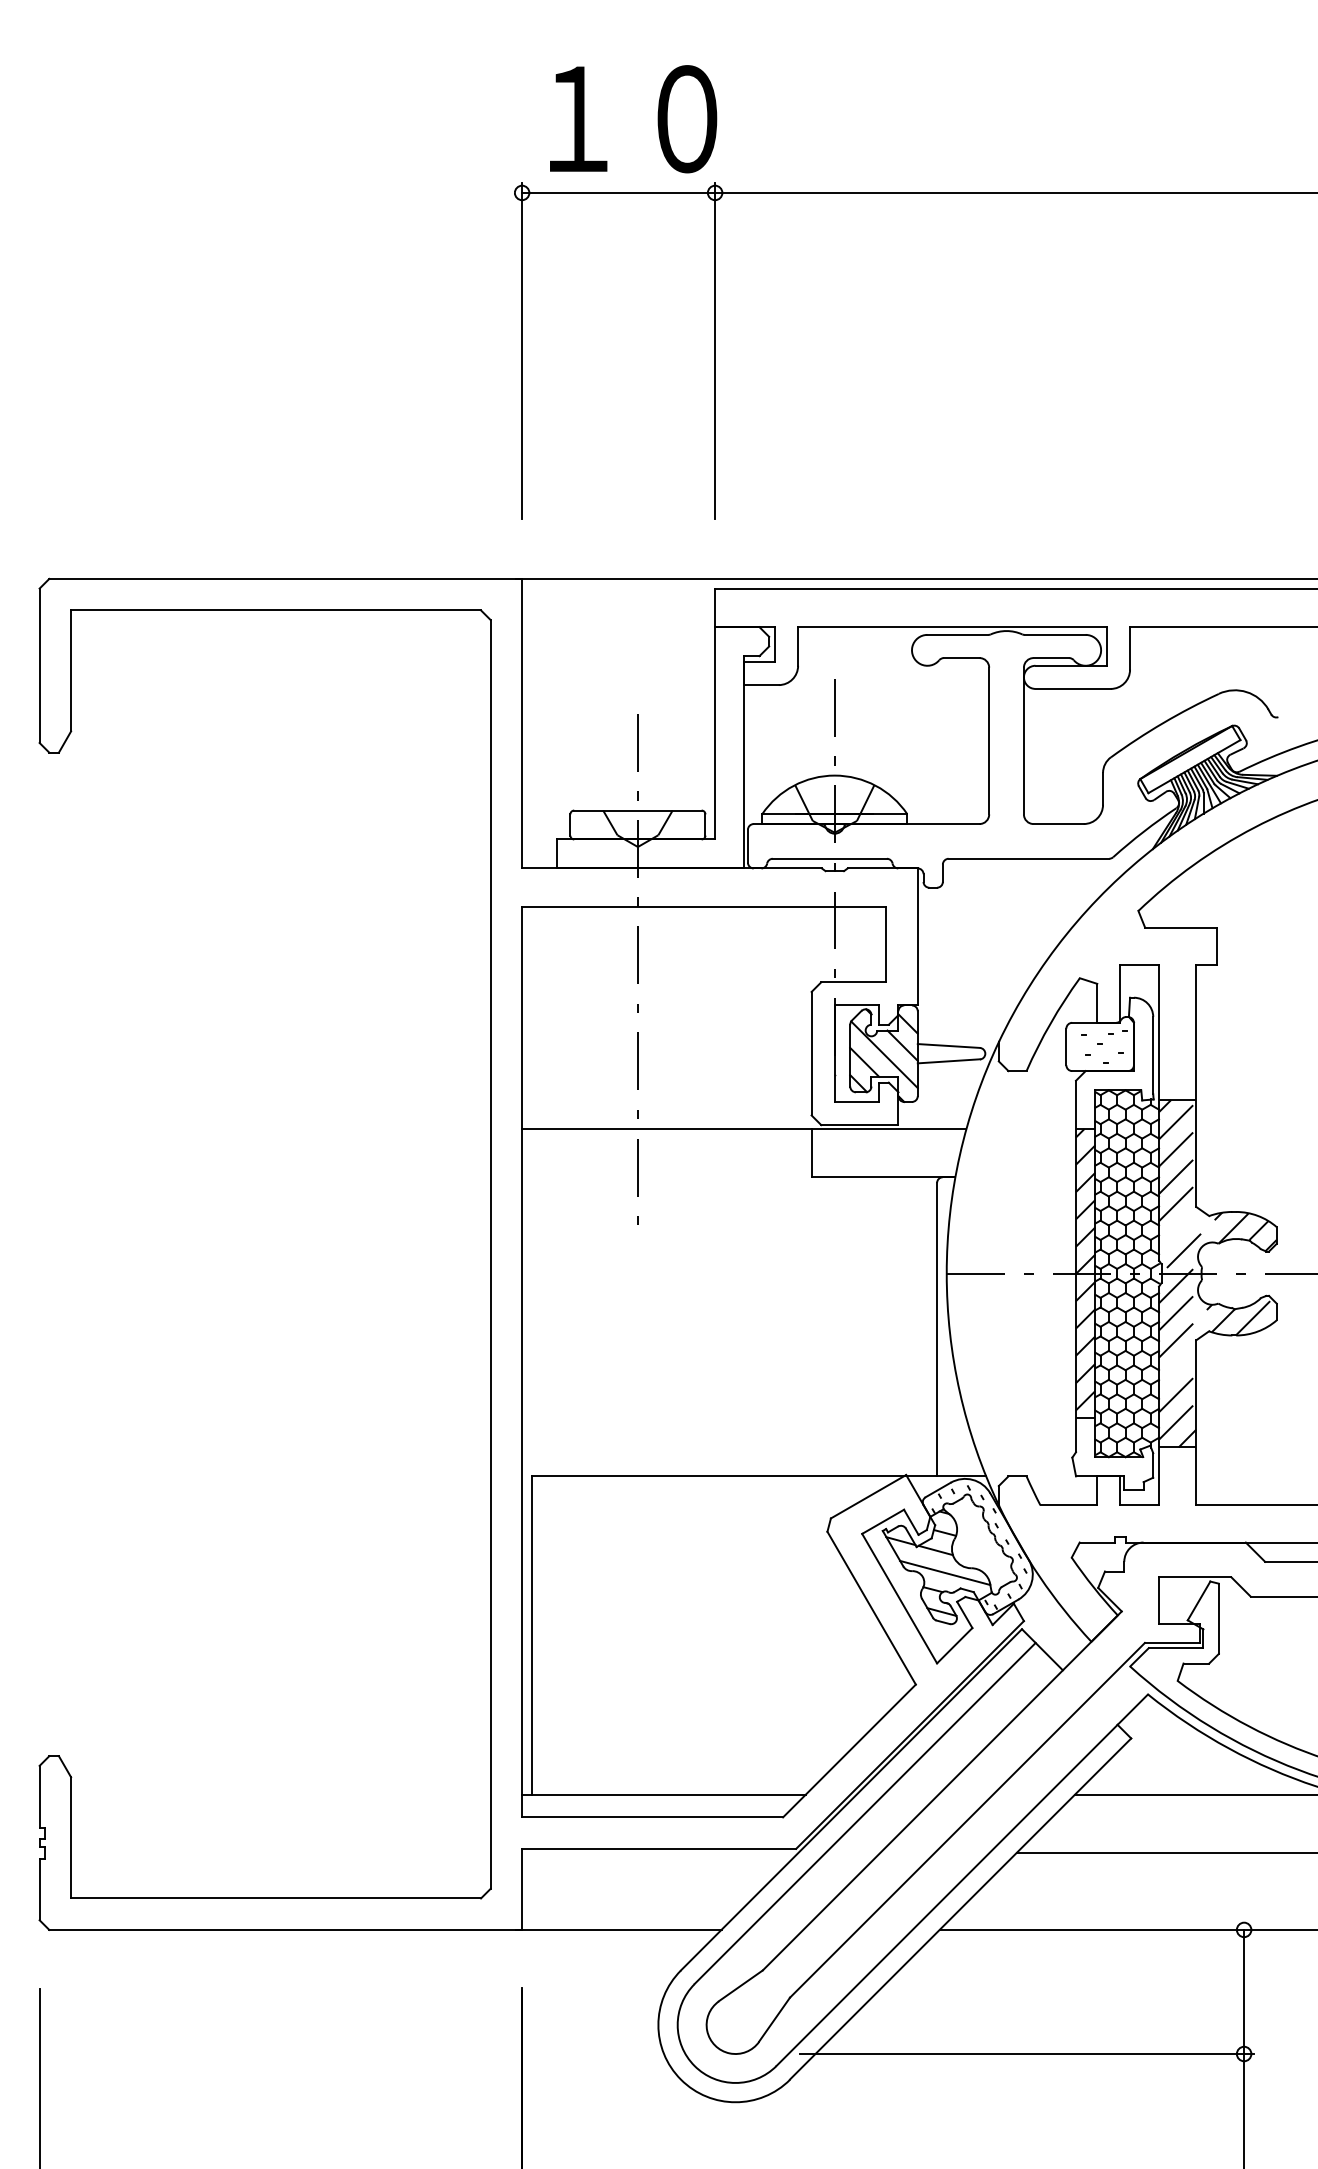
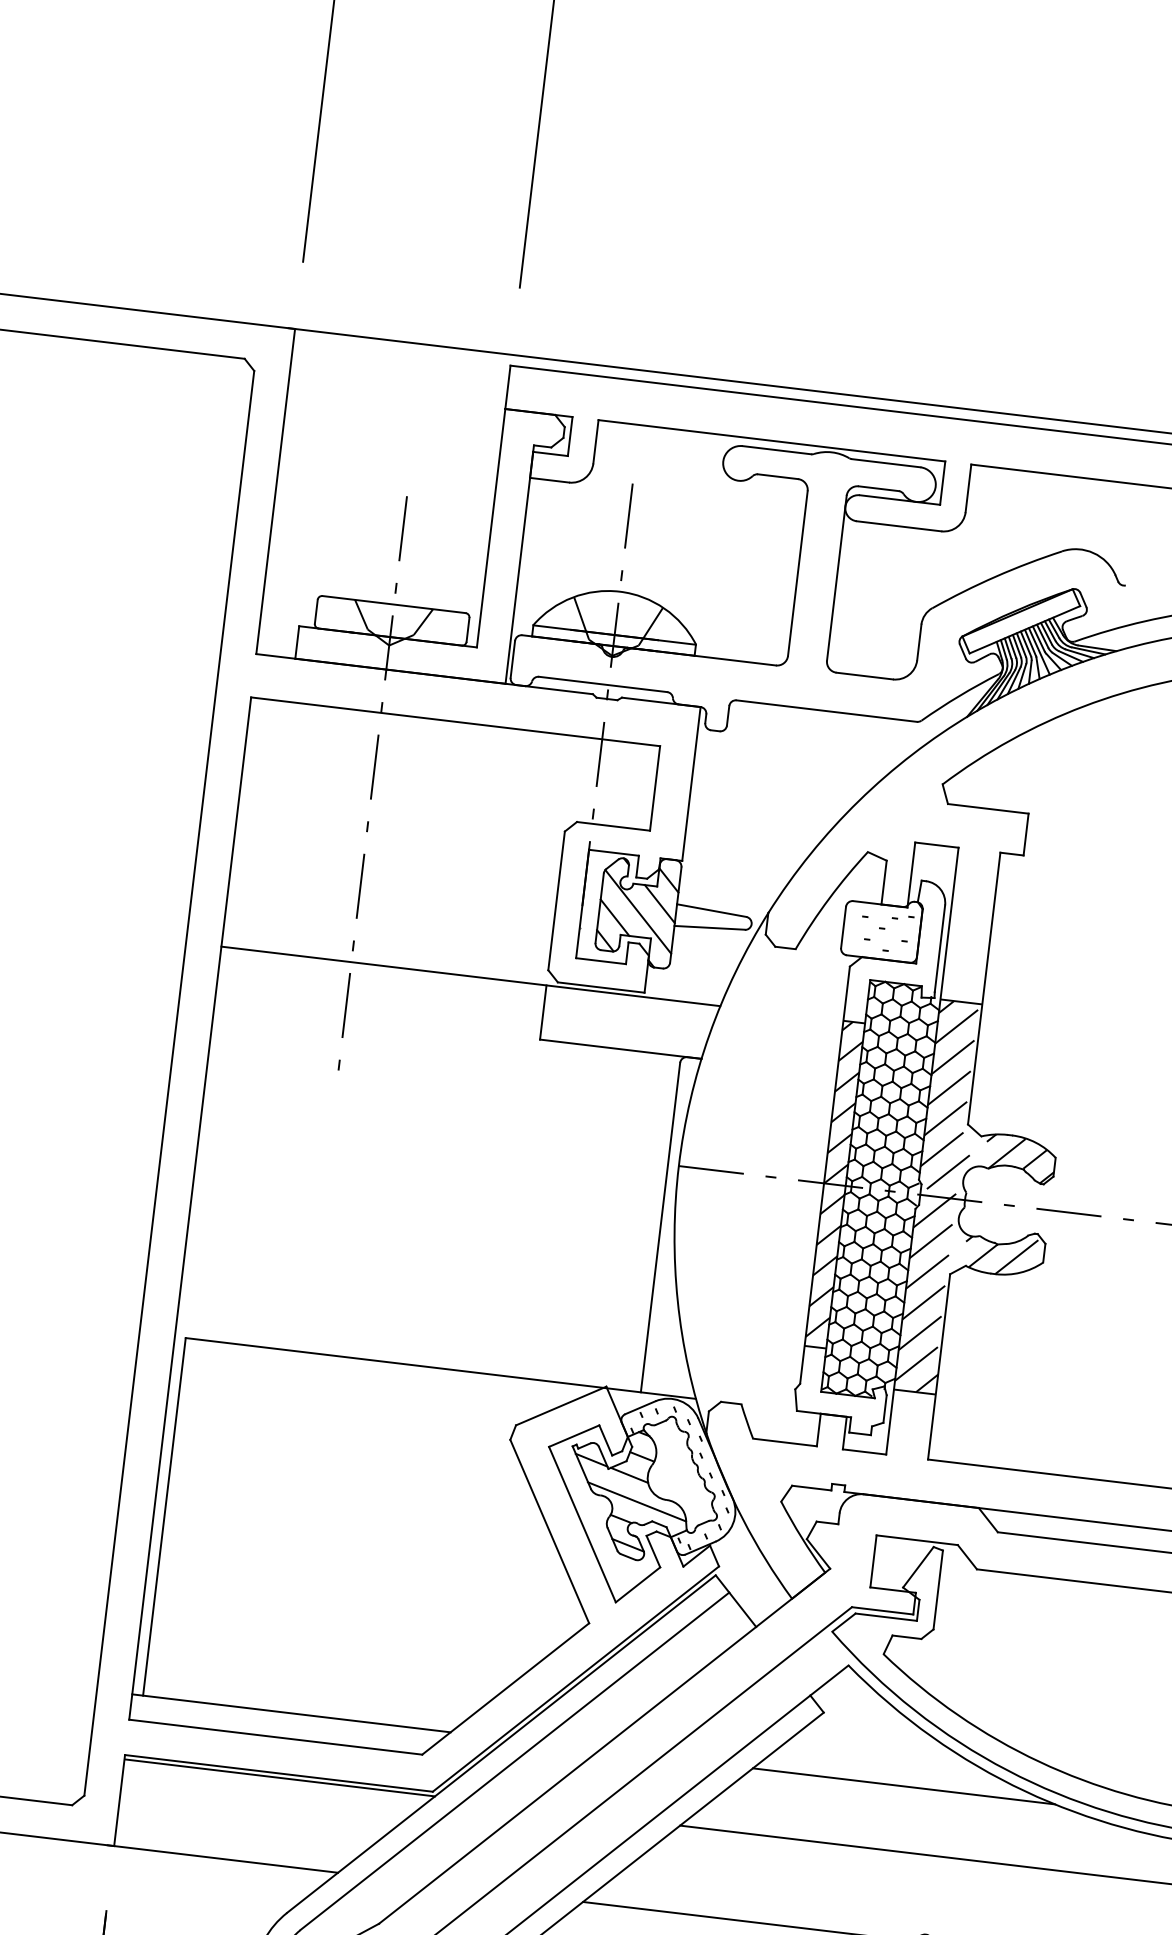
line: (1177, 1229) -> (943, 1147), added
line: (1177, 1366) -> (925, 1301), added
line: (660, 1852) -> (279, 1777), added

